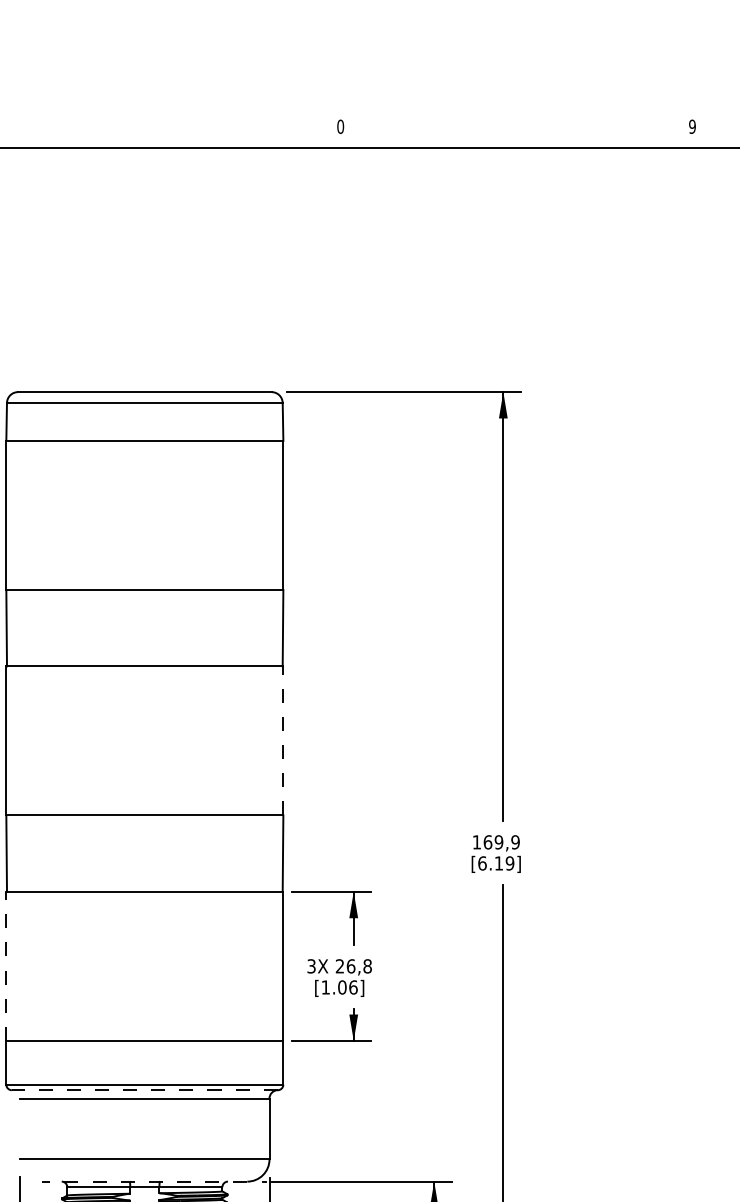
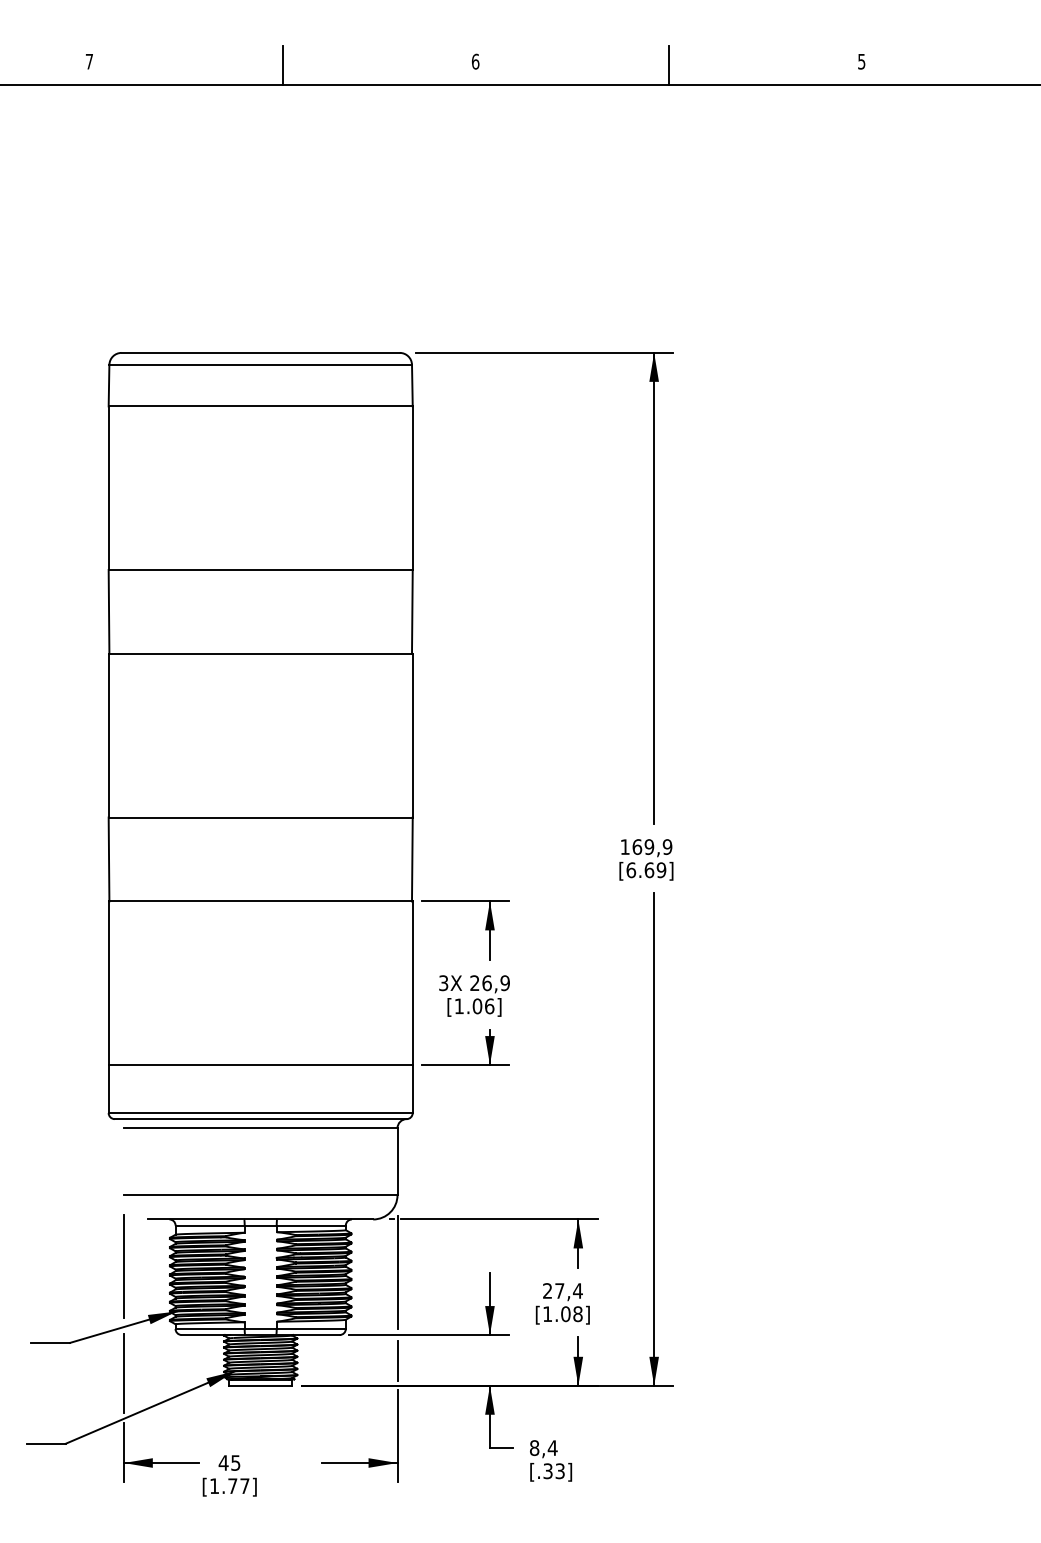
text: (340, 126) -> (475, 61), 0 -> 6
text: (692, 126) -> (861, 61), 9 -> 5
line: (164, 130) -> (282, 65), added
line: (516, 130) -> (668, 65), added
line: (283, 740) -> (412, 735), dashed -> solid
text: (499, 863) -> (649, 870), [6.19] -> [6.69]
line: (6, 966) -> (108, 983), dashed -> solid
text: (366, 966) -> (504, 983), 26,8 -> 26,9
line: (144, 1090) -> (260, 1119), dashed -> solid
line: (144, 1181) -> (260, 1219), dashed -> solid

